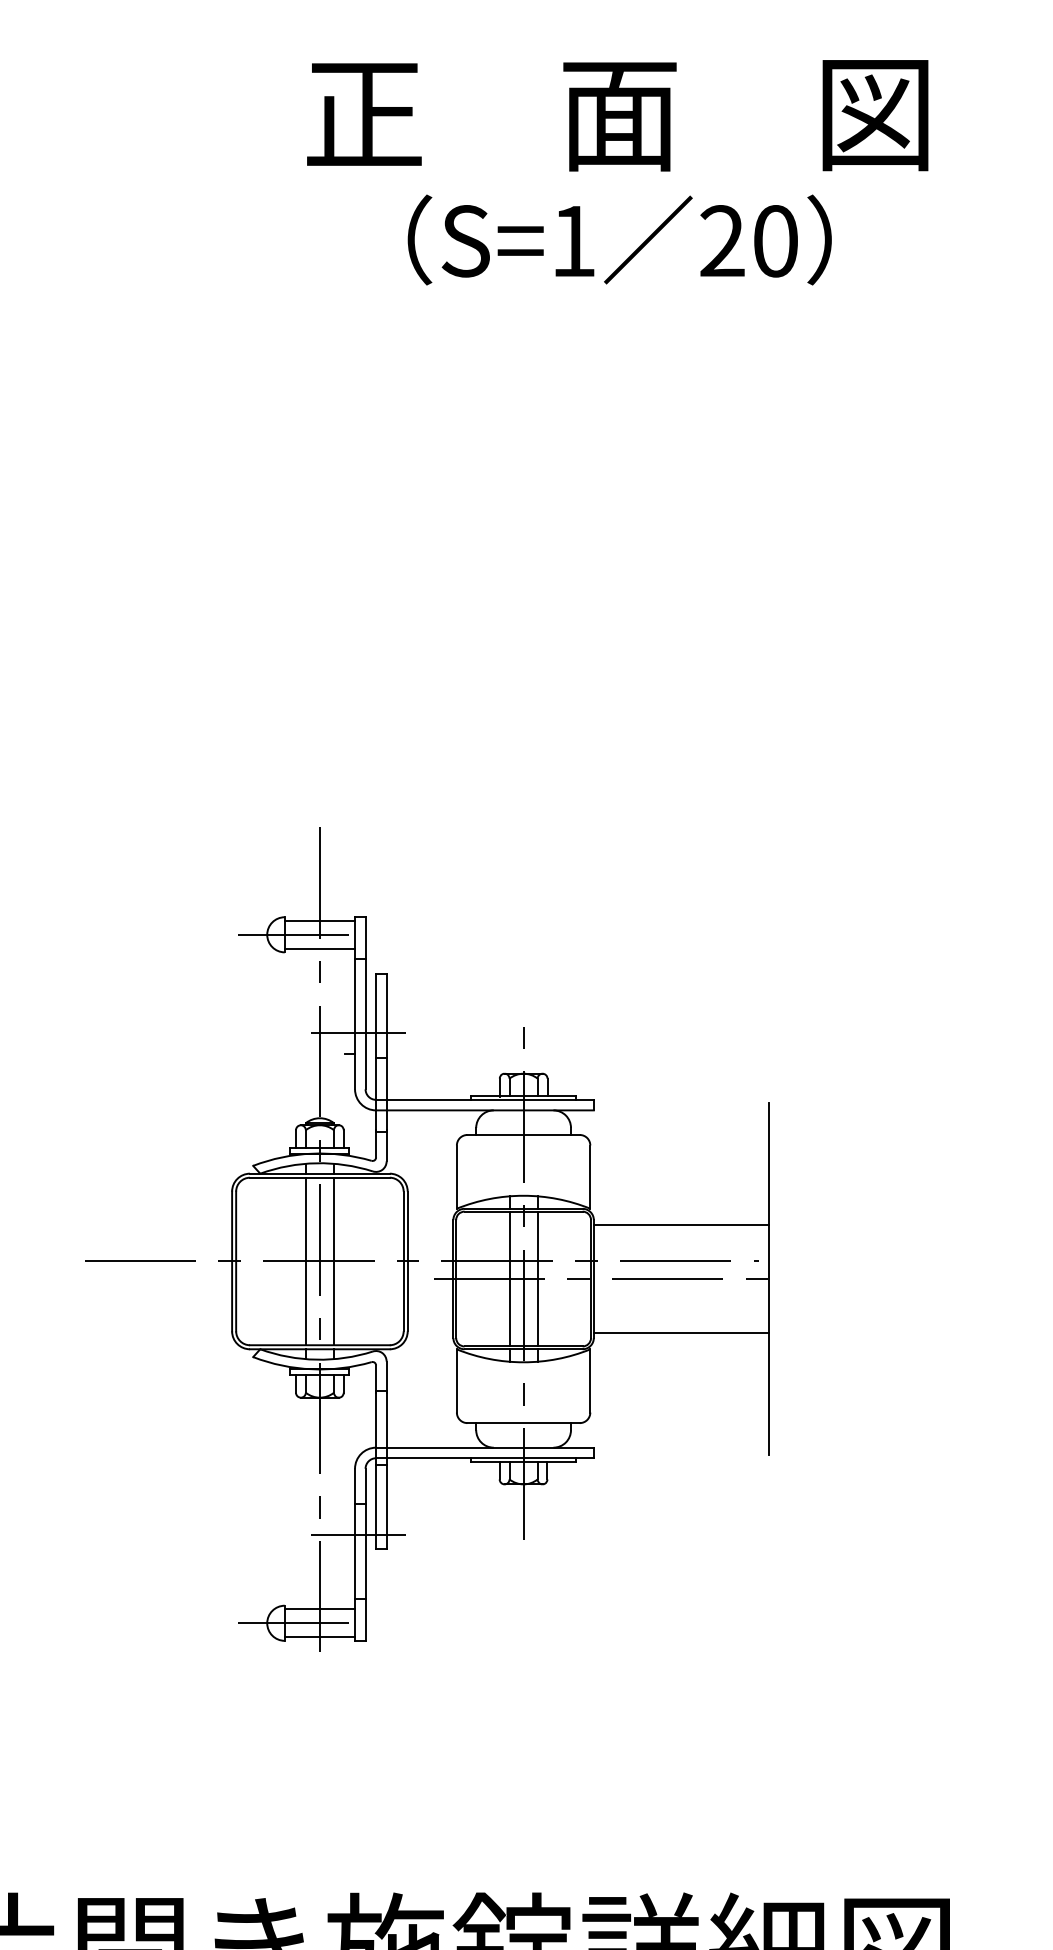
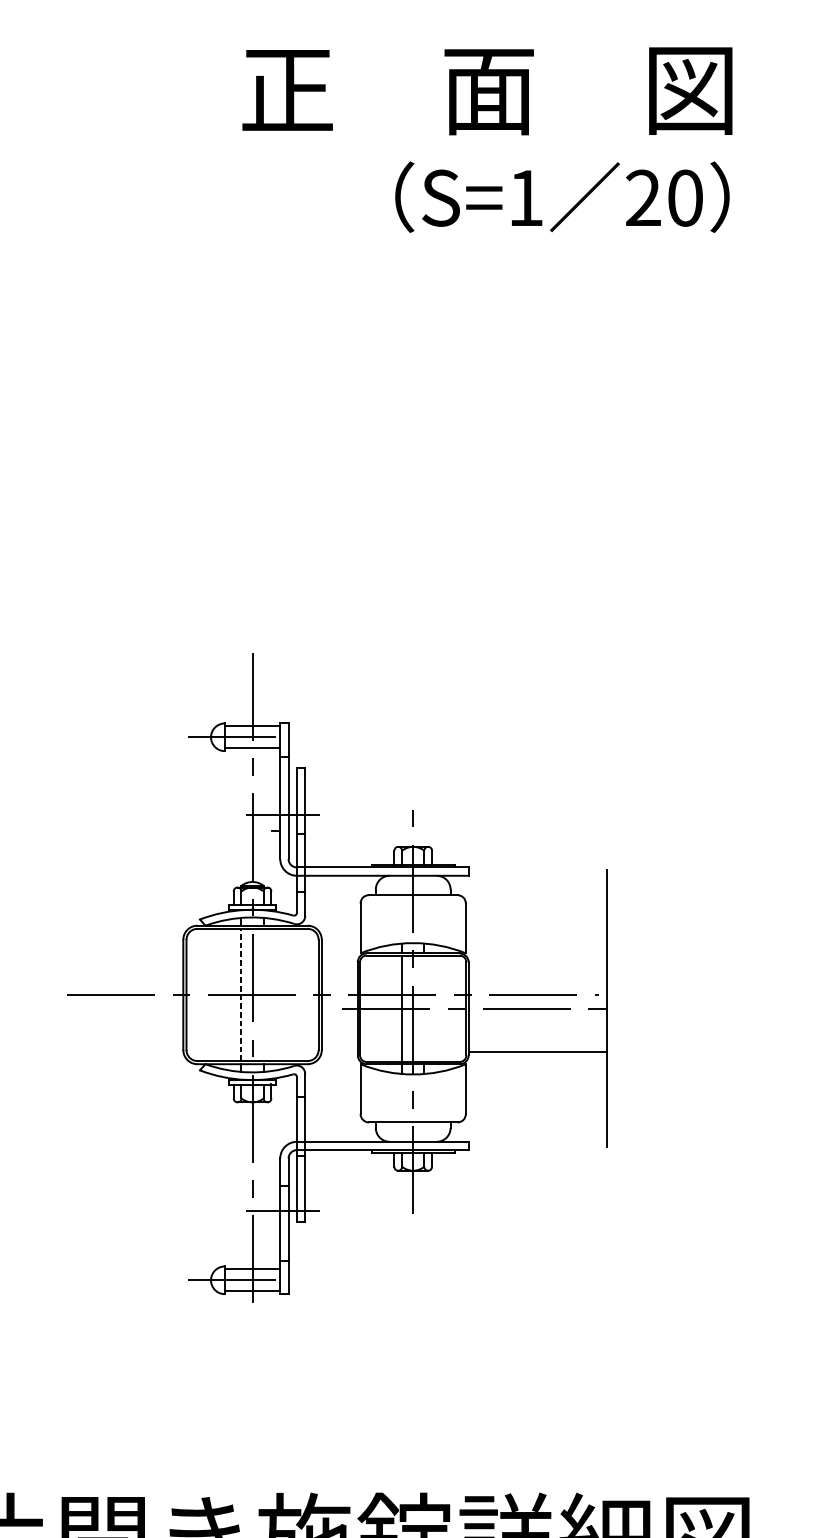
text: (619, 239) -> (562, 196), moved
line: (681, 1224) -> (537, 965), removed
line: (305, 1261) -> (241, 994), solid -> dashed
line: (333, 1261) -> (263, 994), removed
line: (537, 1278) -> (424, 1008), removed

